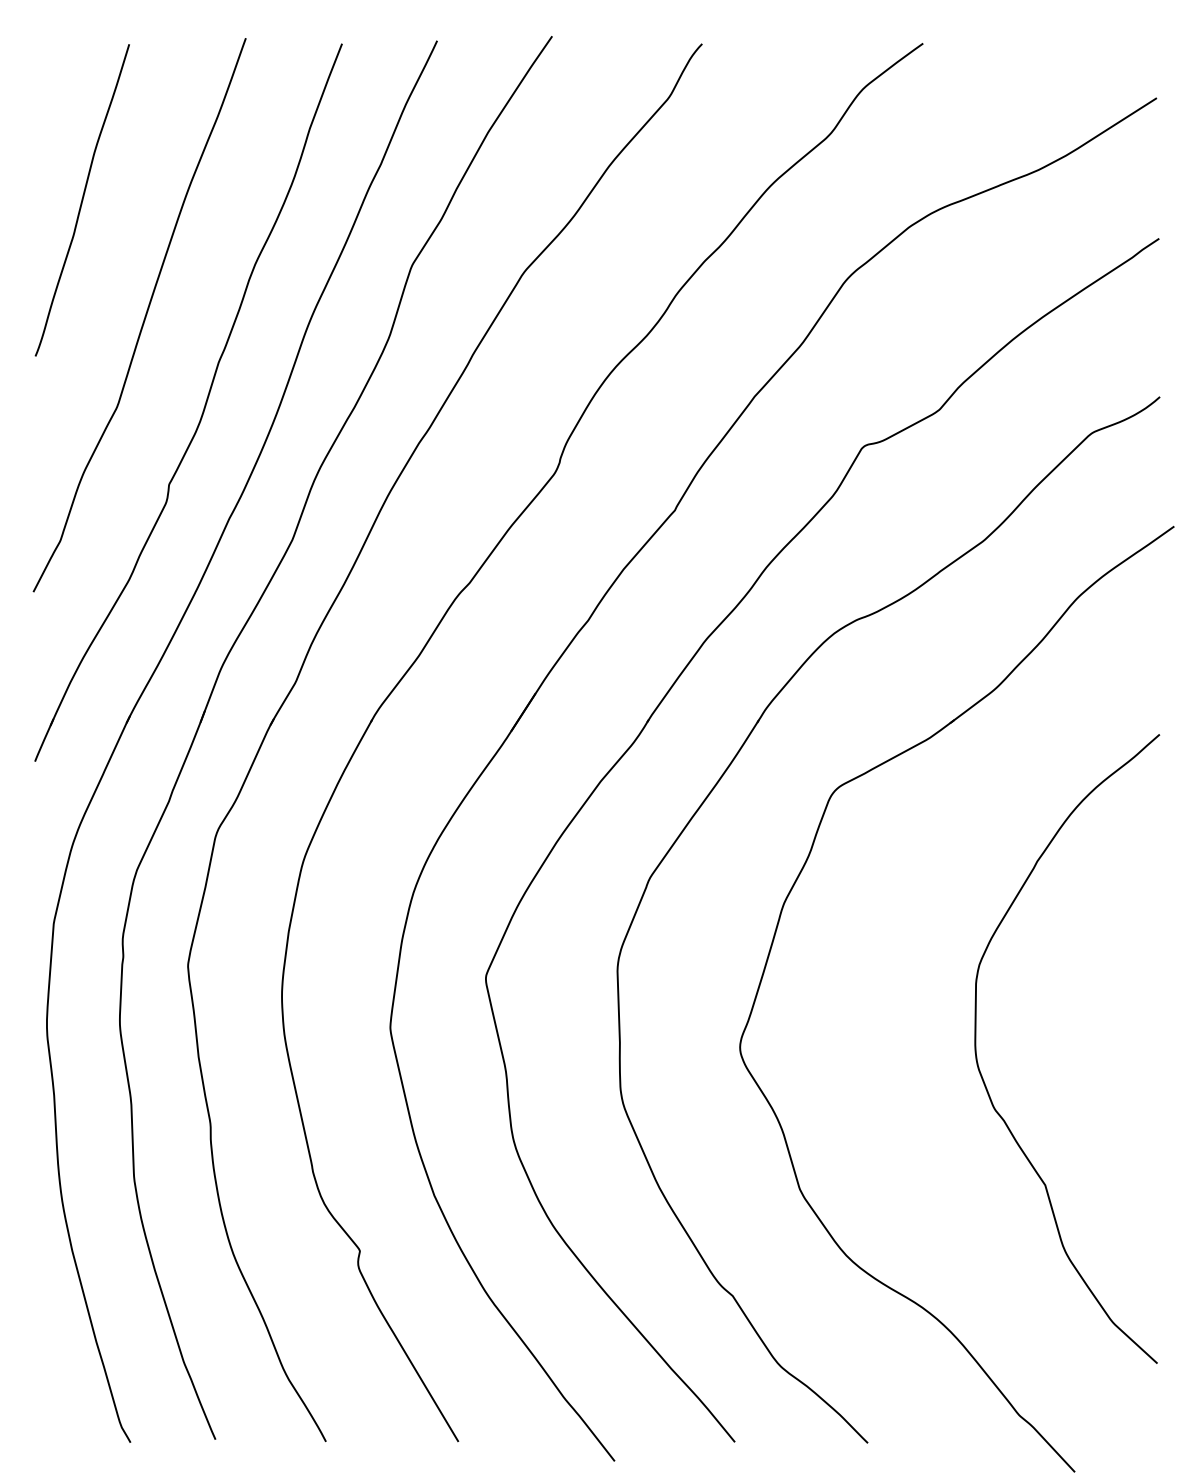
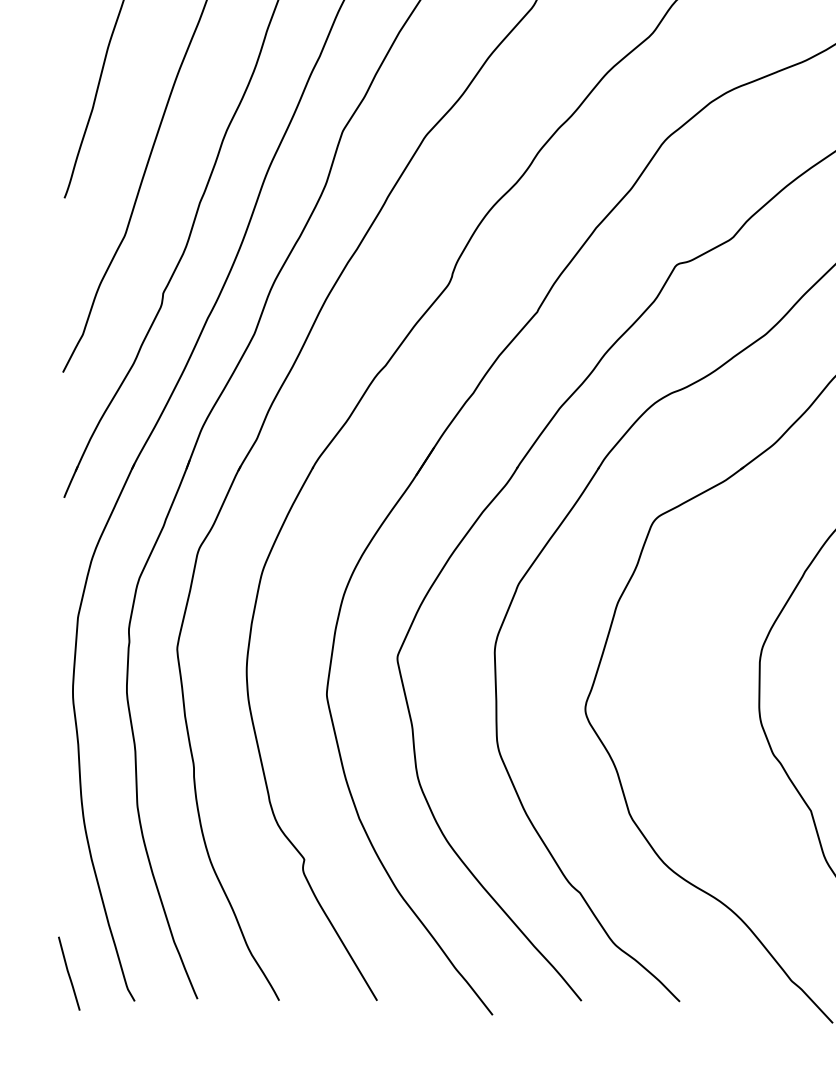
curve: (41, 1405) -> (68, 973), added

